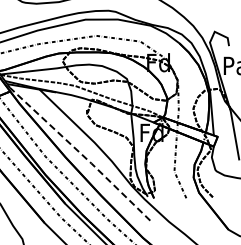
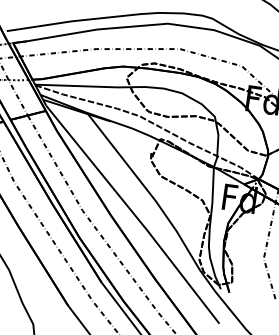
line: (81, 153) -> (134, 213), dashed -> solid

